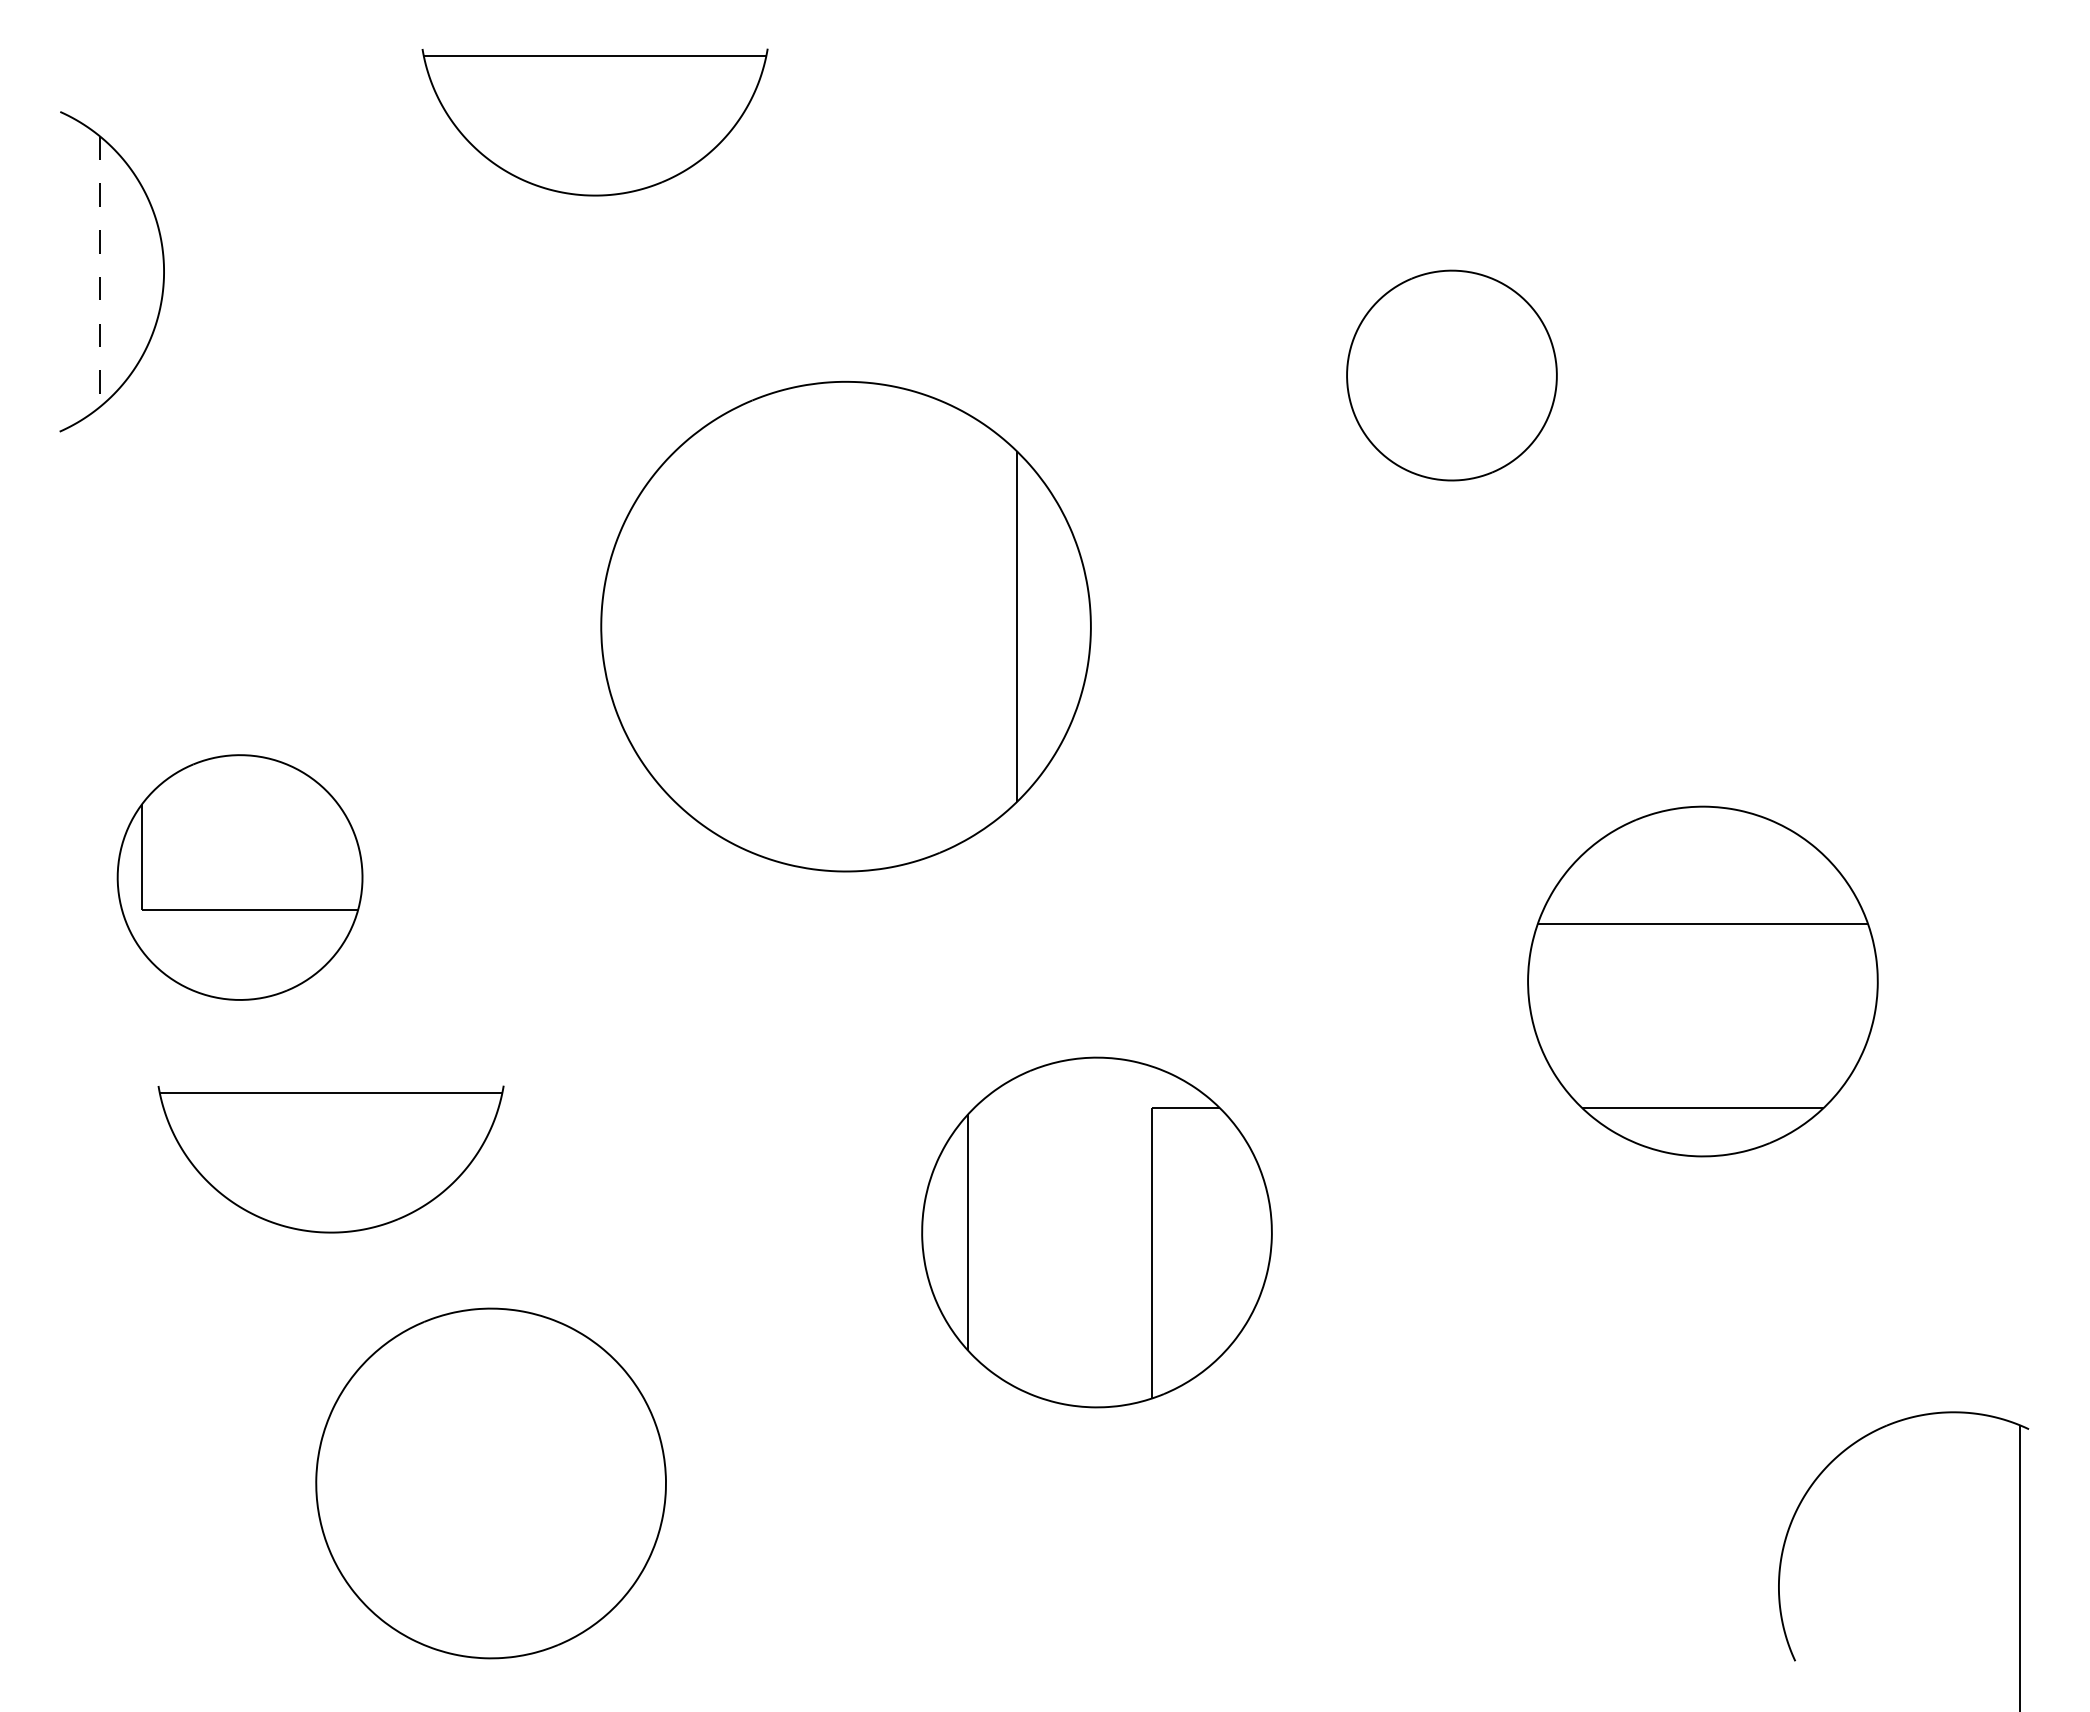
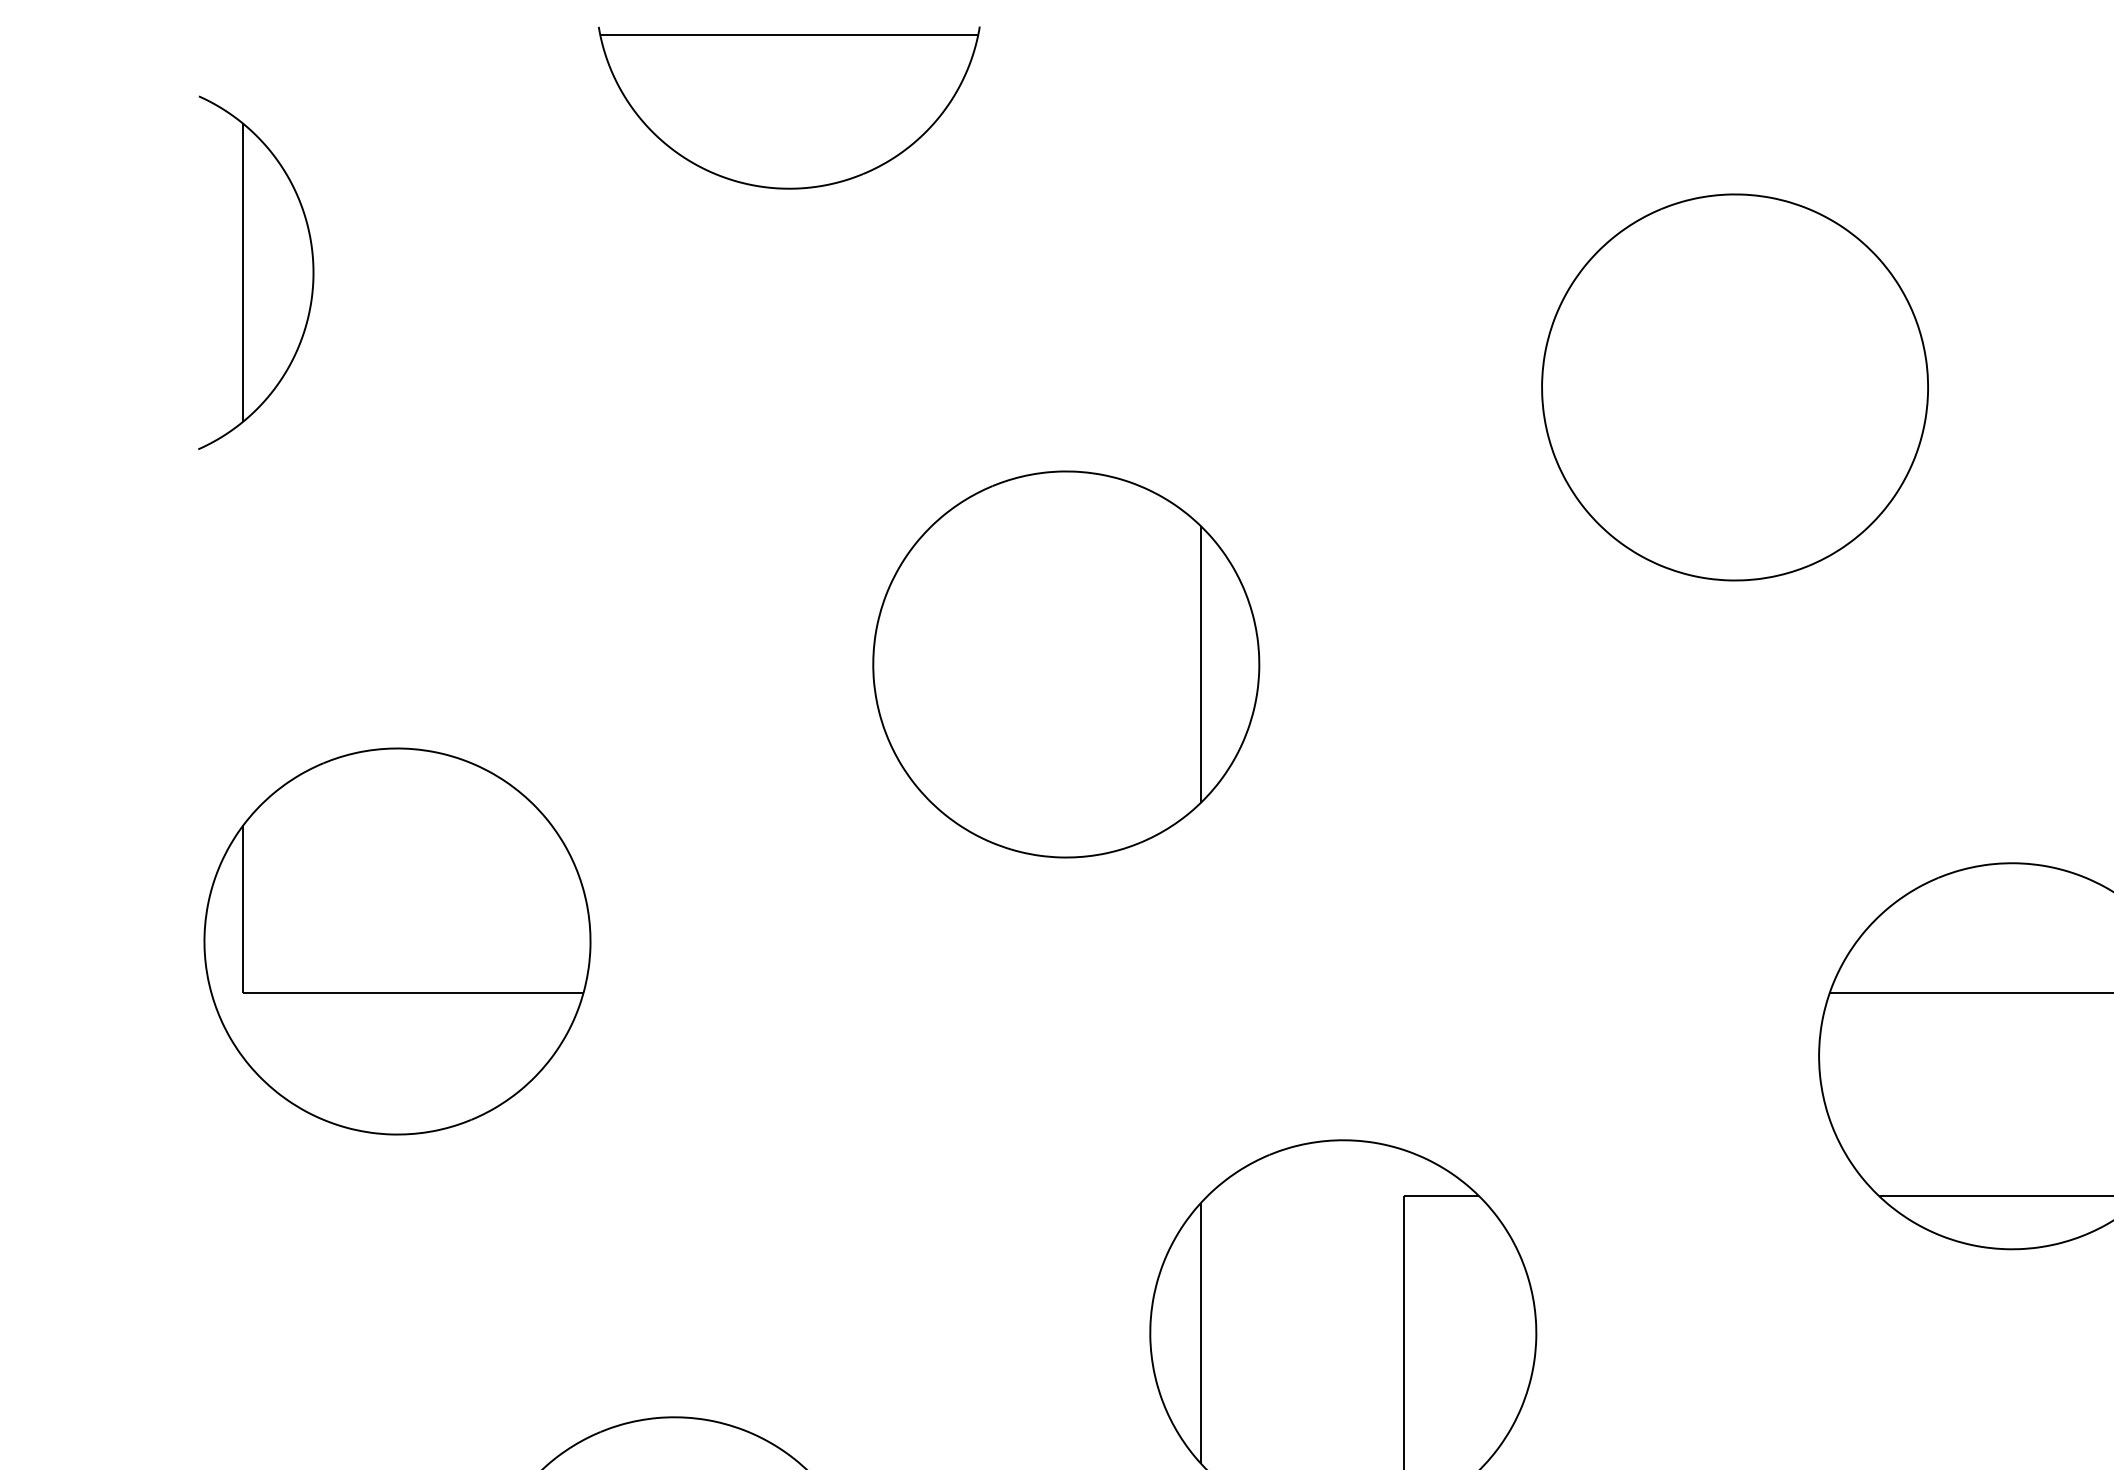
line: (100, 271) -> (243, 272), dashed -> solid
part: (1451, 375) -> (1734, 387), size x1.67
part: (845, 626) -> (1065, 664), size x0.71
part: (239, 877) -> (396, 941), size x1.43
part: (330, 1159) -> (497, 1252), removed

